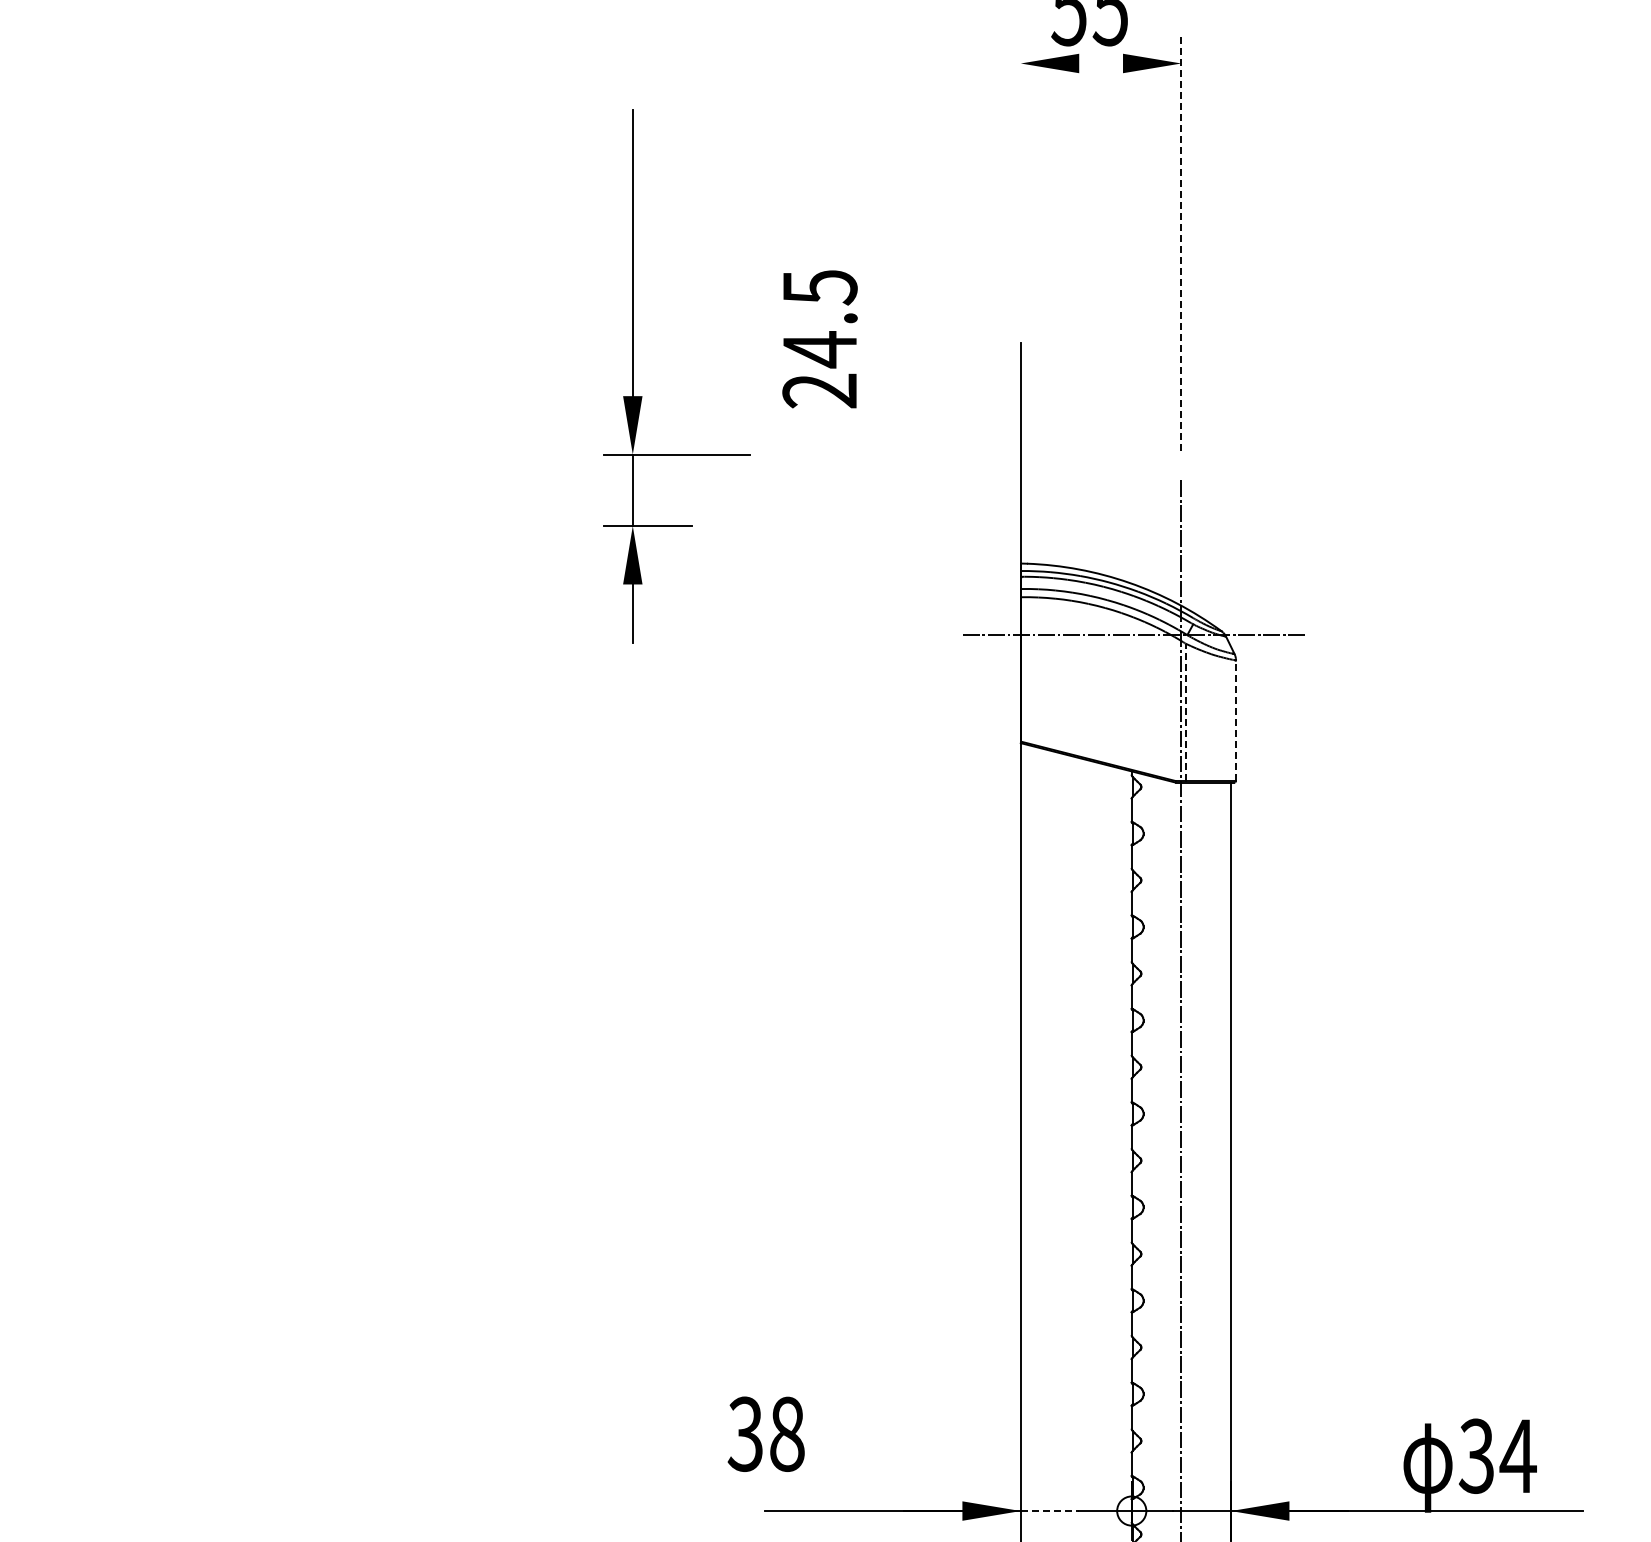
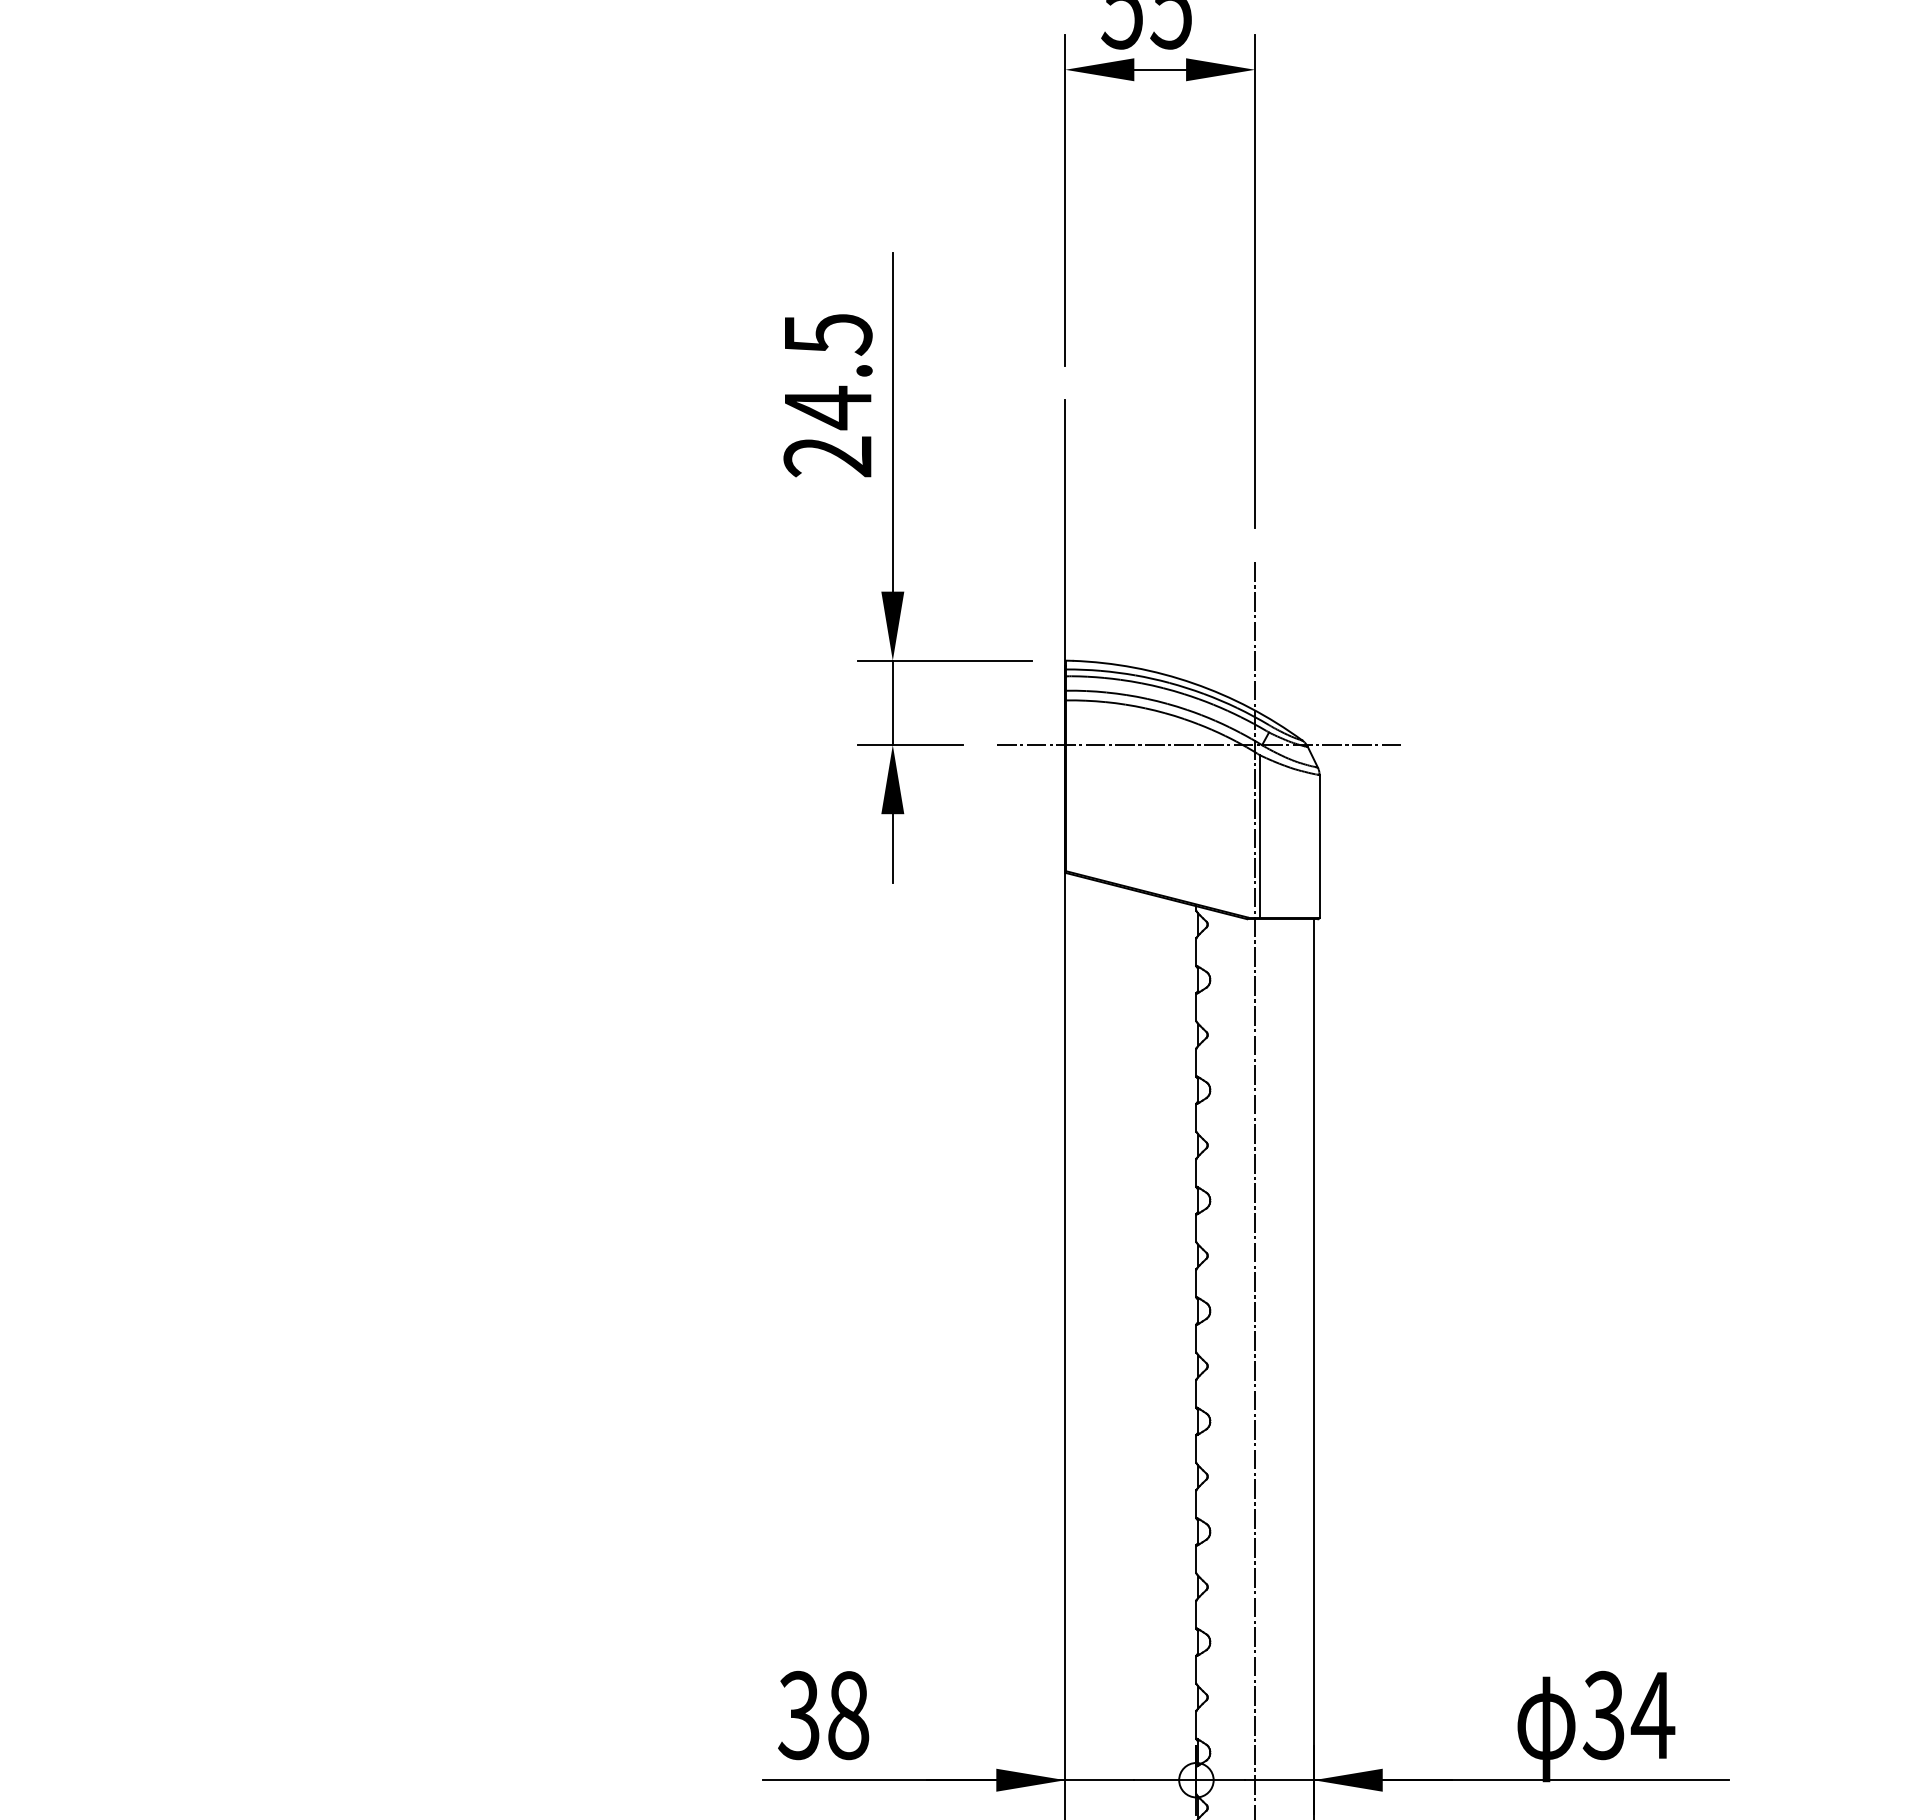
line: (1101, 63) -> (1160, 69), added
line: (1020, 173) -> (1064, 199), added
line: (1181, 242) -> (1255, 281), dashed -> solid
part: (642, 396) -> (904, 592), moved
line: (1185, 712) -> (1259, 836), dashed -> solid
line: (1236, 720) -> (1320, 846), dashed -> solid
text: (765, 1433) -> (822, 1714), moved
line: (1050, 1511) -> (1100, 1780), dashed -> solid

